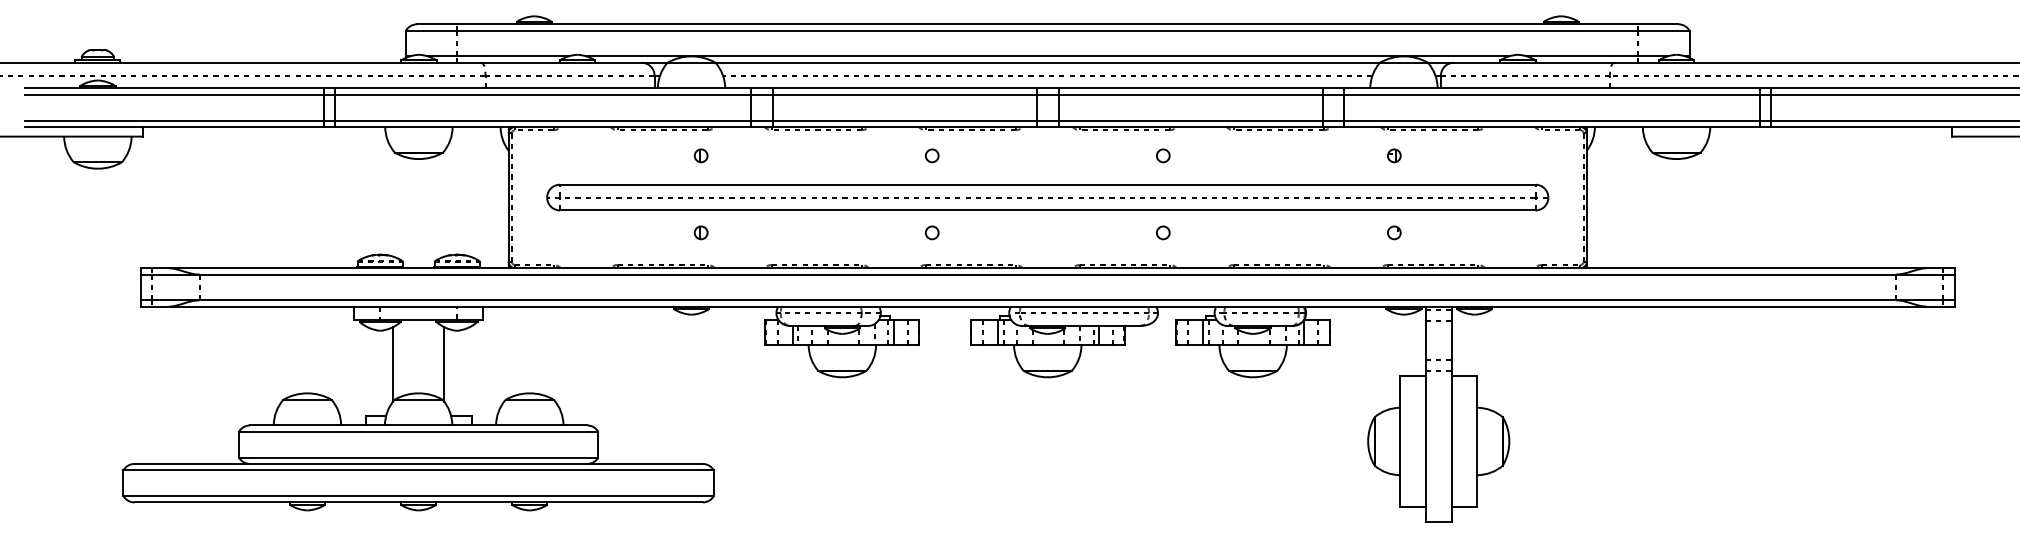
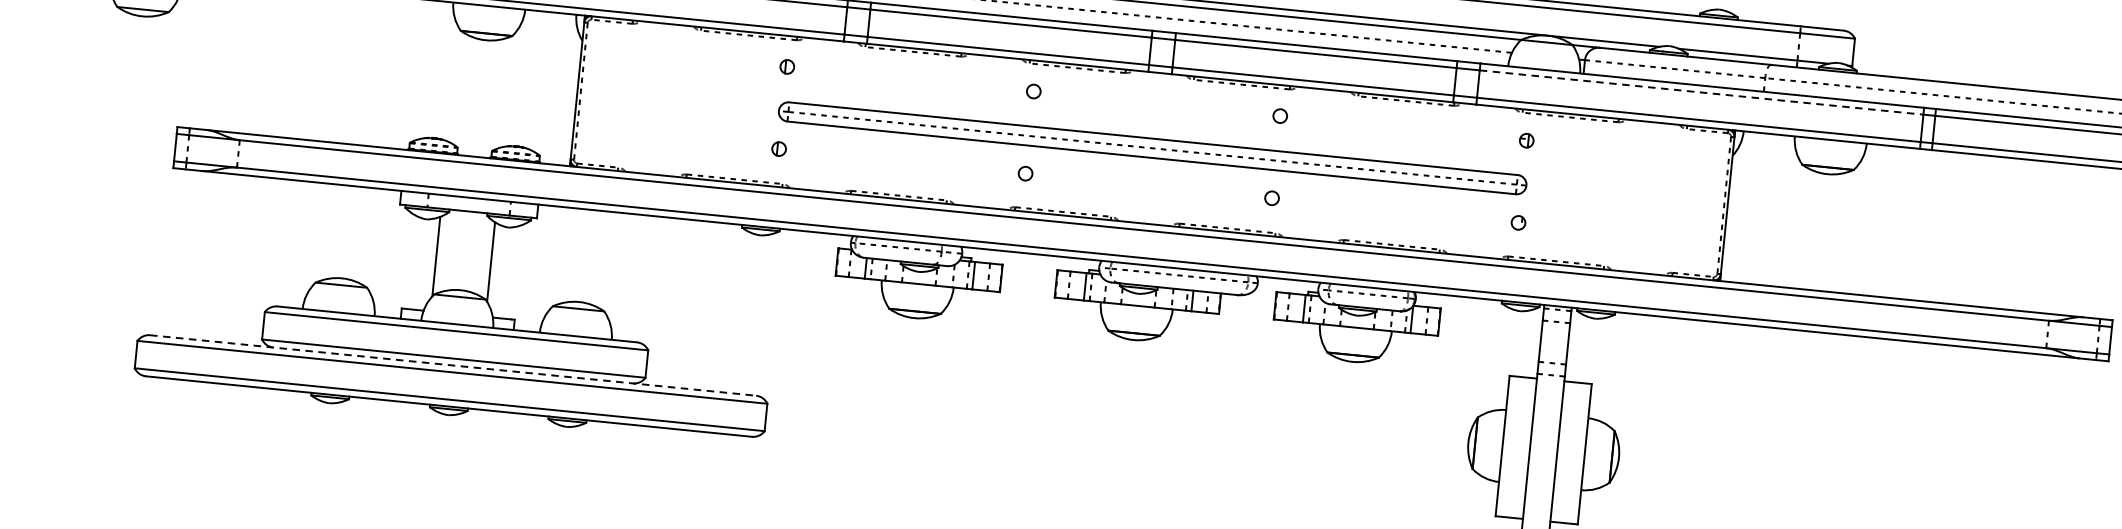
line: (1552, 94) -> (1701, 92), solid -> dashed
part: (1047, 197) -> (1152, 148), size x0.7
line: (419, 463) -> (454, 365), solid -> dashed

